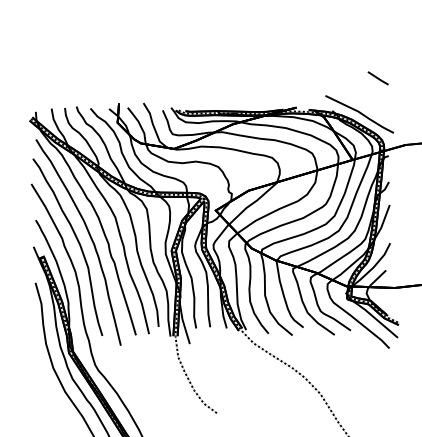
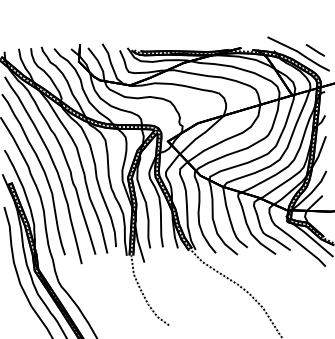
line: (377, 78) -> (314, 50), moved

